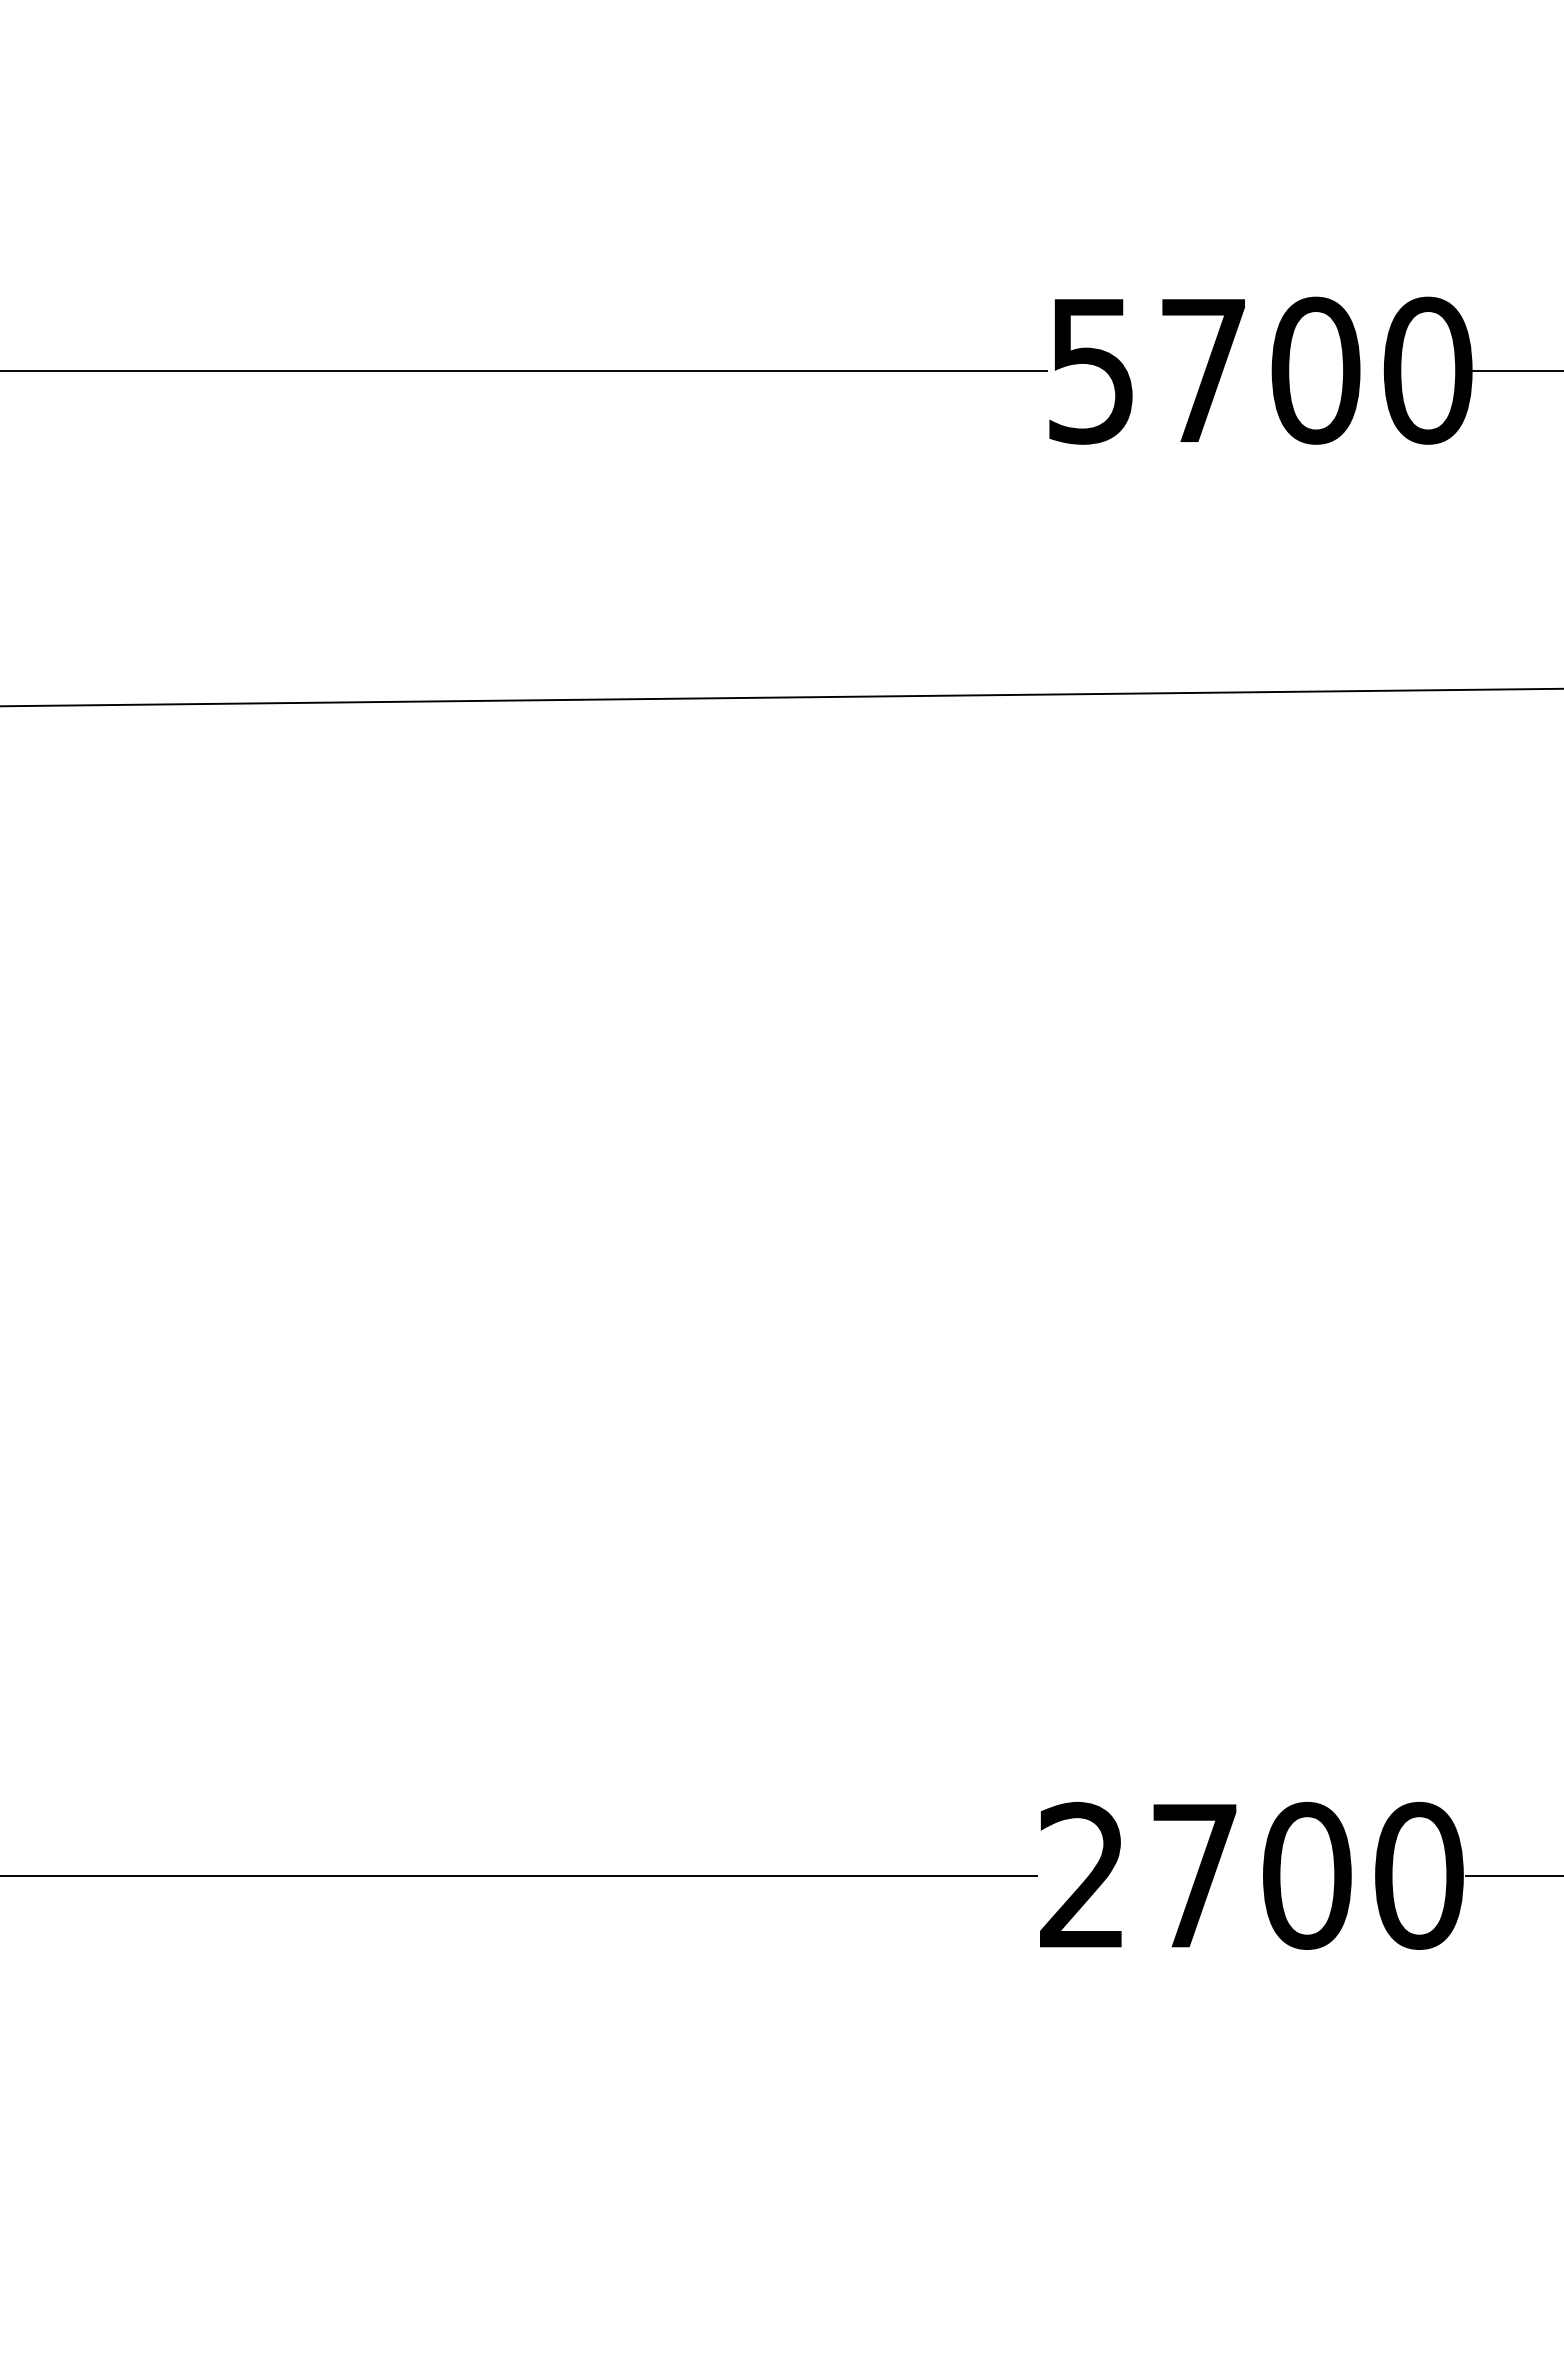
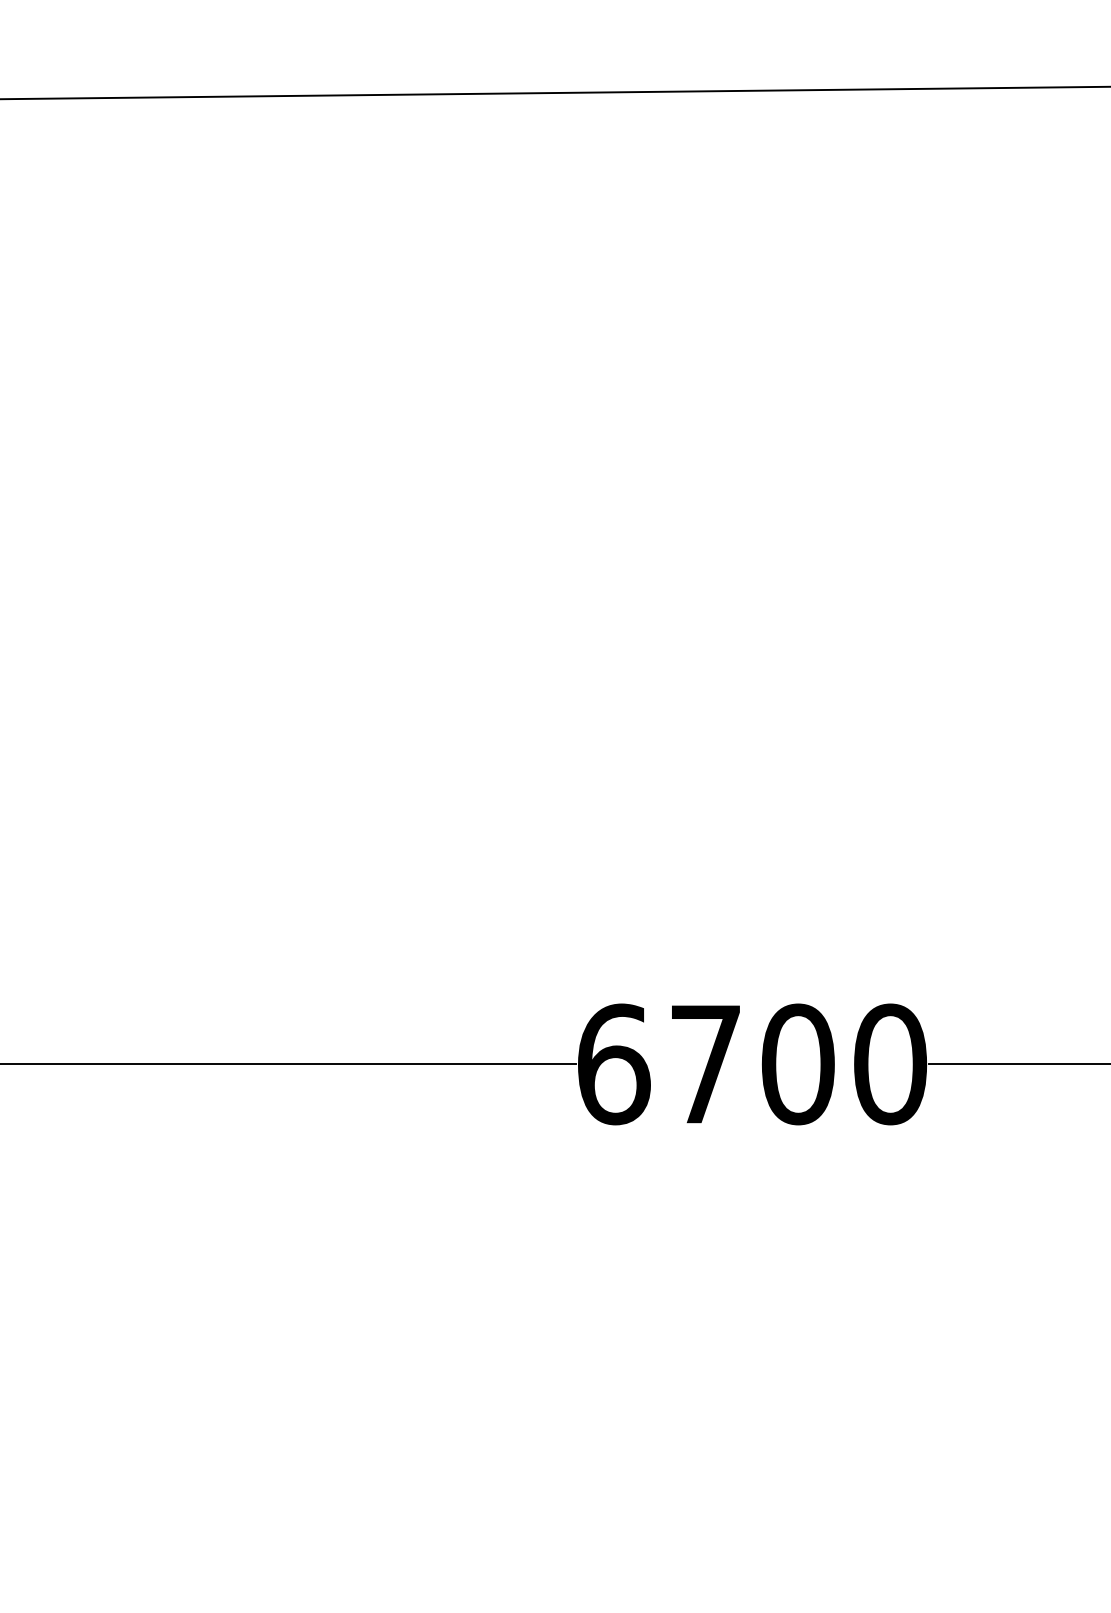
text: (1083, 1875) -> (614, 1064), 2700 -> 6700

